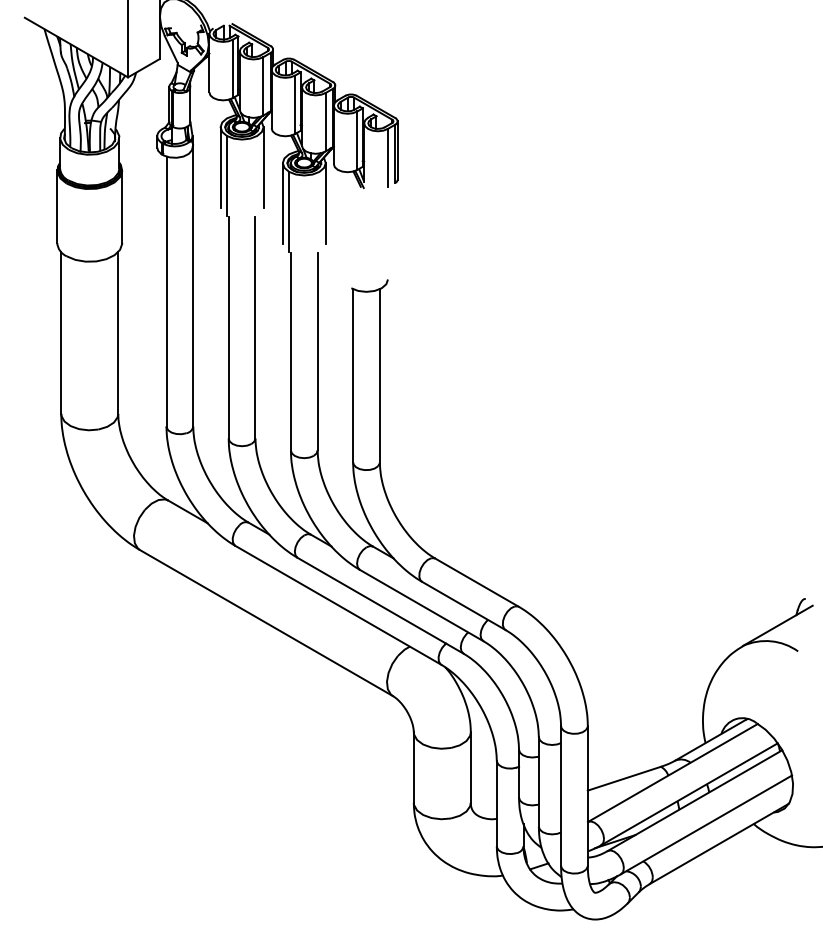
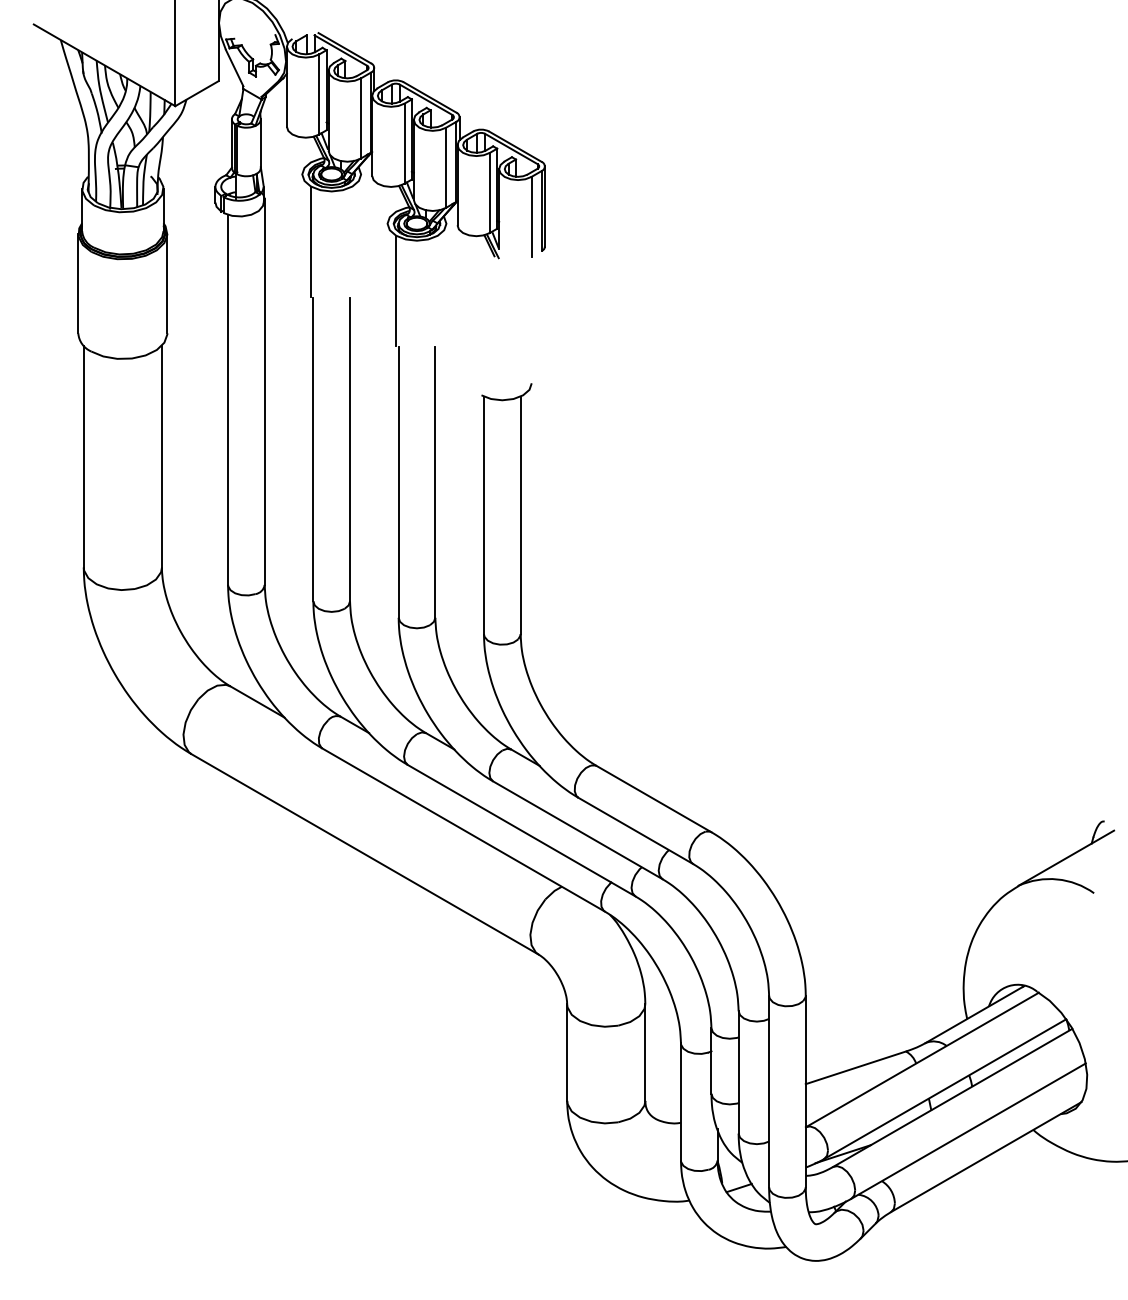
line: (220, 167) -> (302, 229), removed
line: (263, 167) -> (361, 229), removed
line: (282, 203) -> (387, 278), removed
line: (325, 203) -> (446, 278), removed

